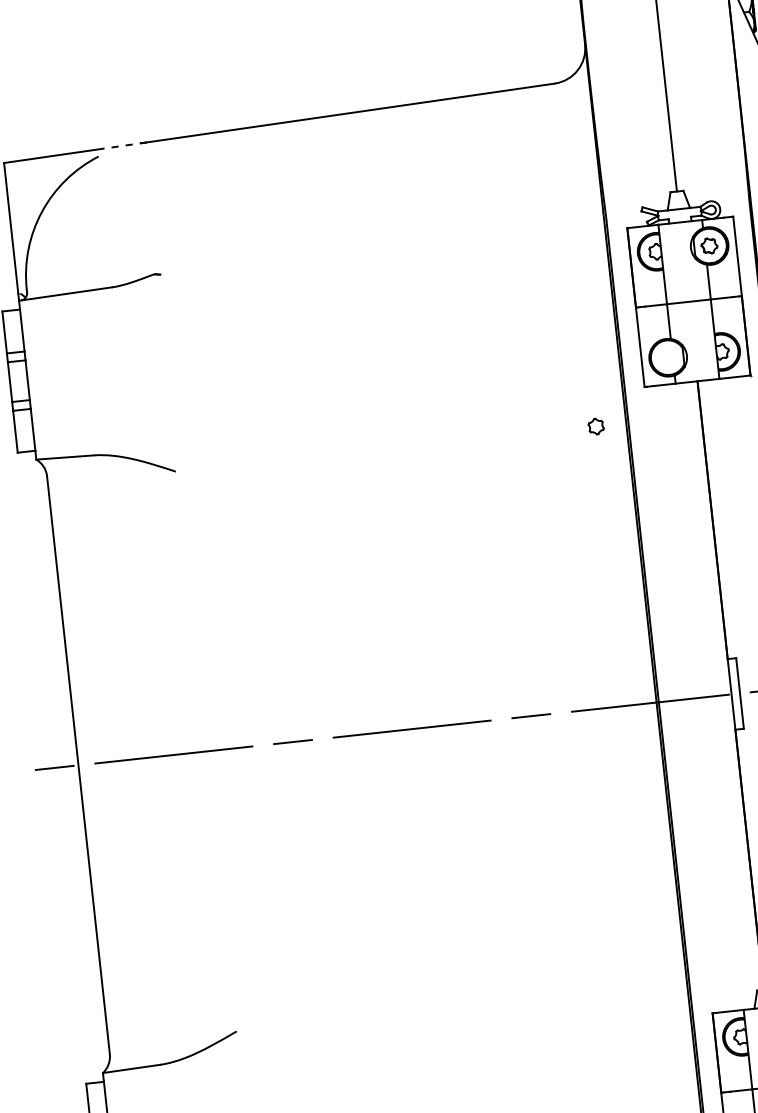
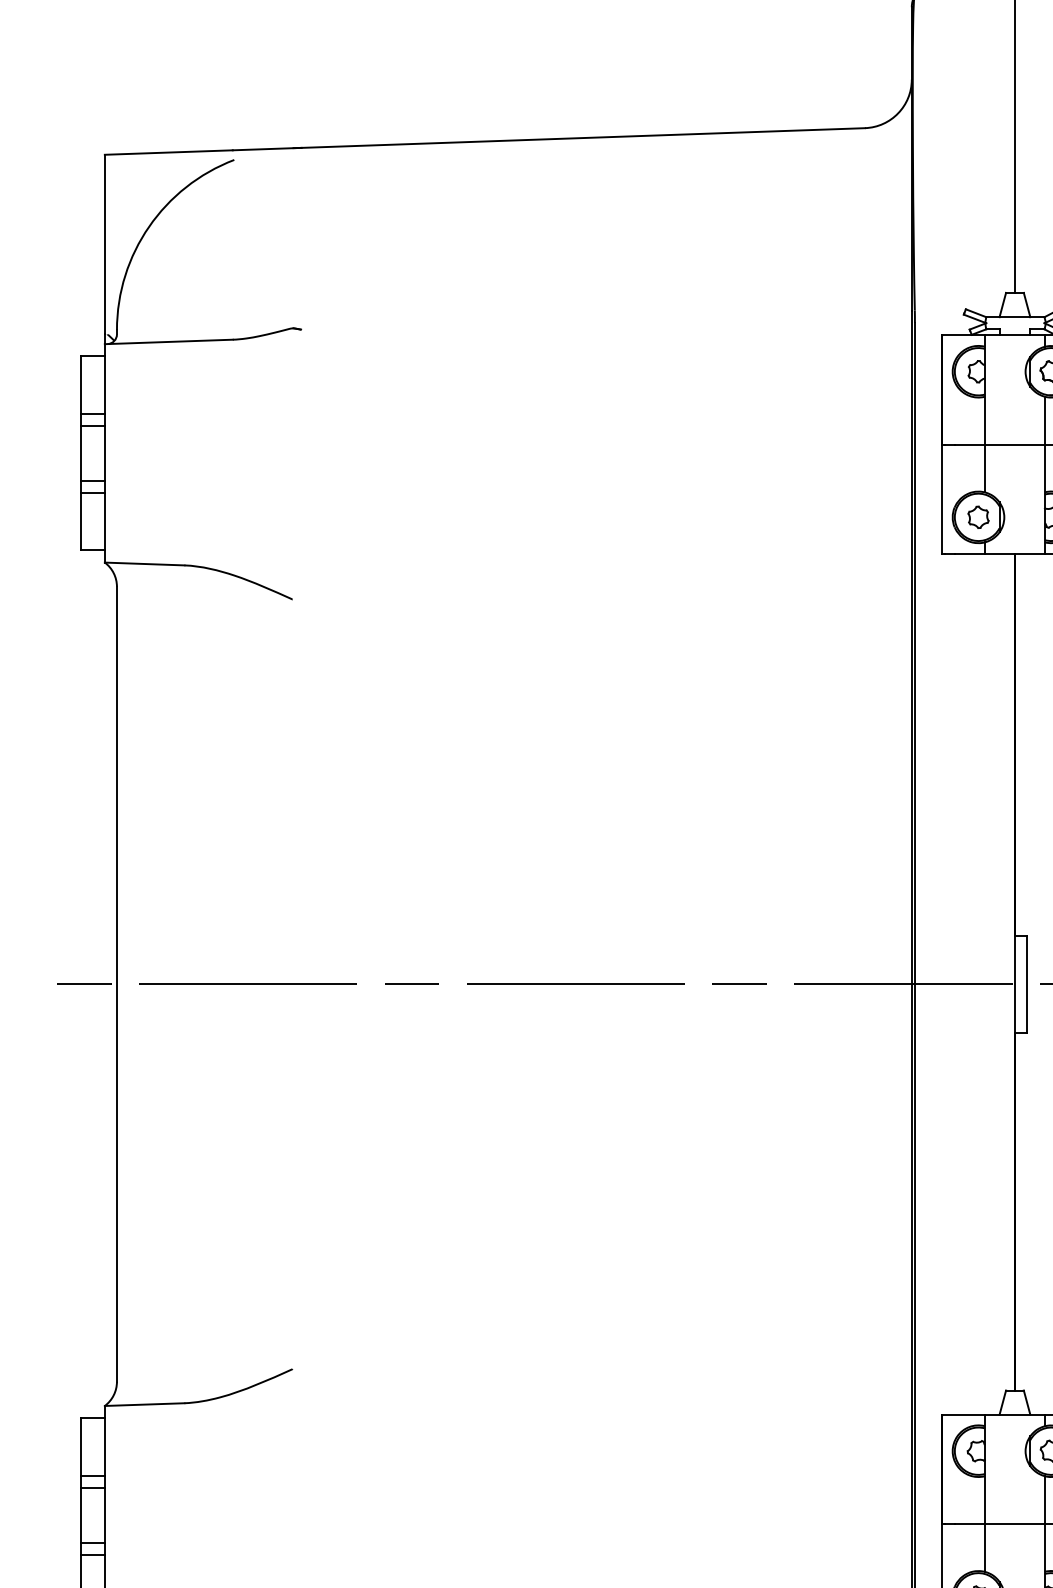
line: (121, 146) -> (266, 149), dashed -> solid
part: (596, 425) -> (978, 516), moved

